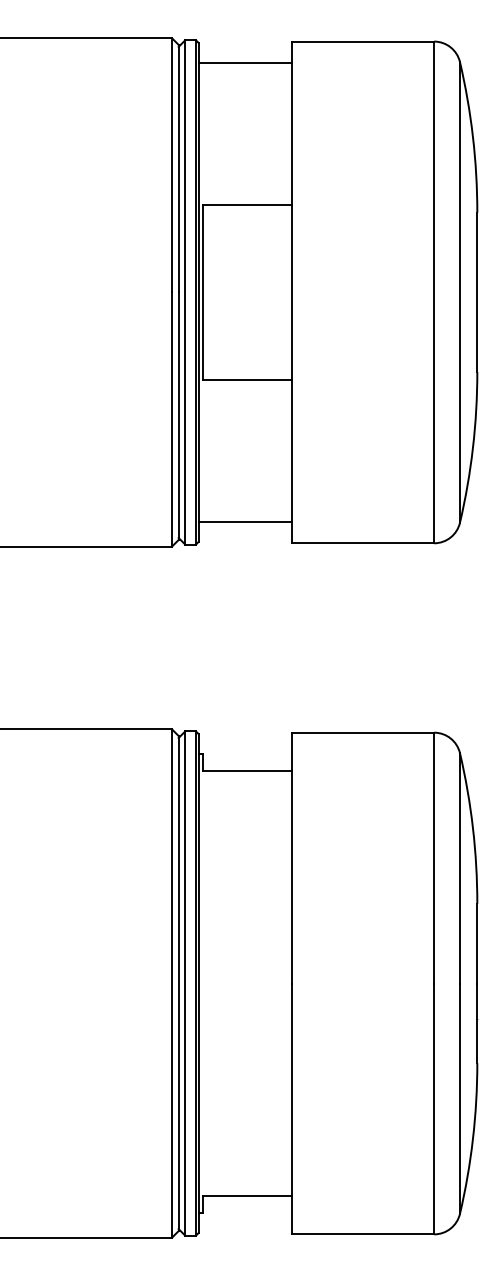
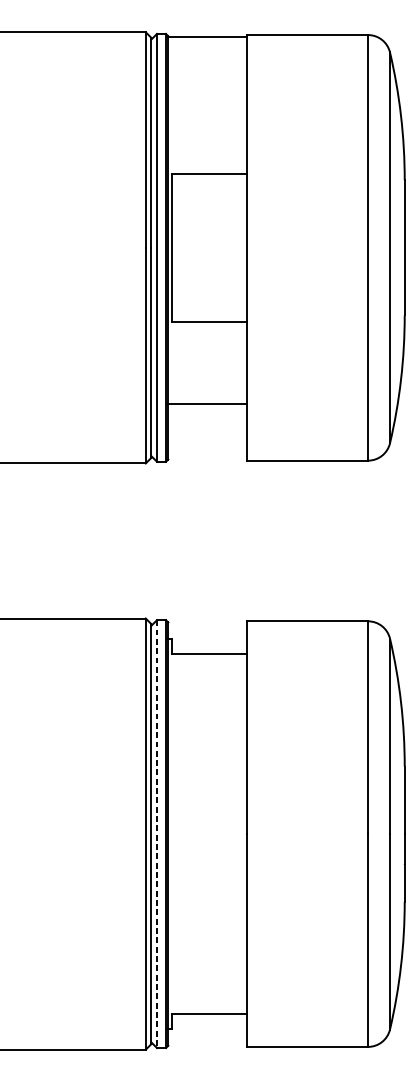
line: (244, 62) -> (207, 36), moved
line: (244, 522) -> (207, 404), moved
line: (185, 984) -> (157, 834), solid -> dashed

